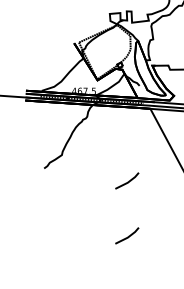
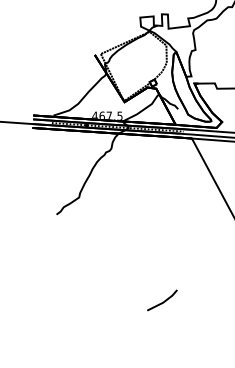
line: (128, 181) -> (163, 231), removed

